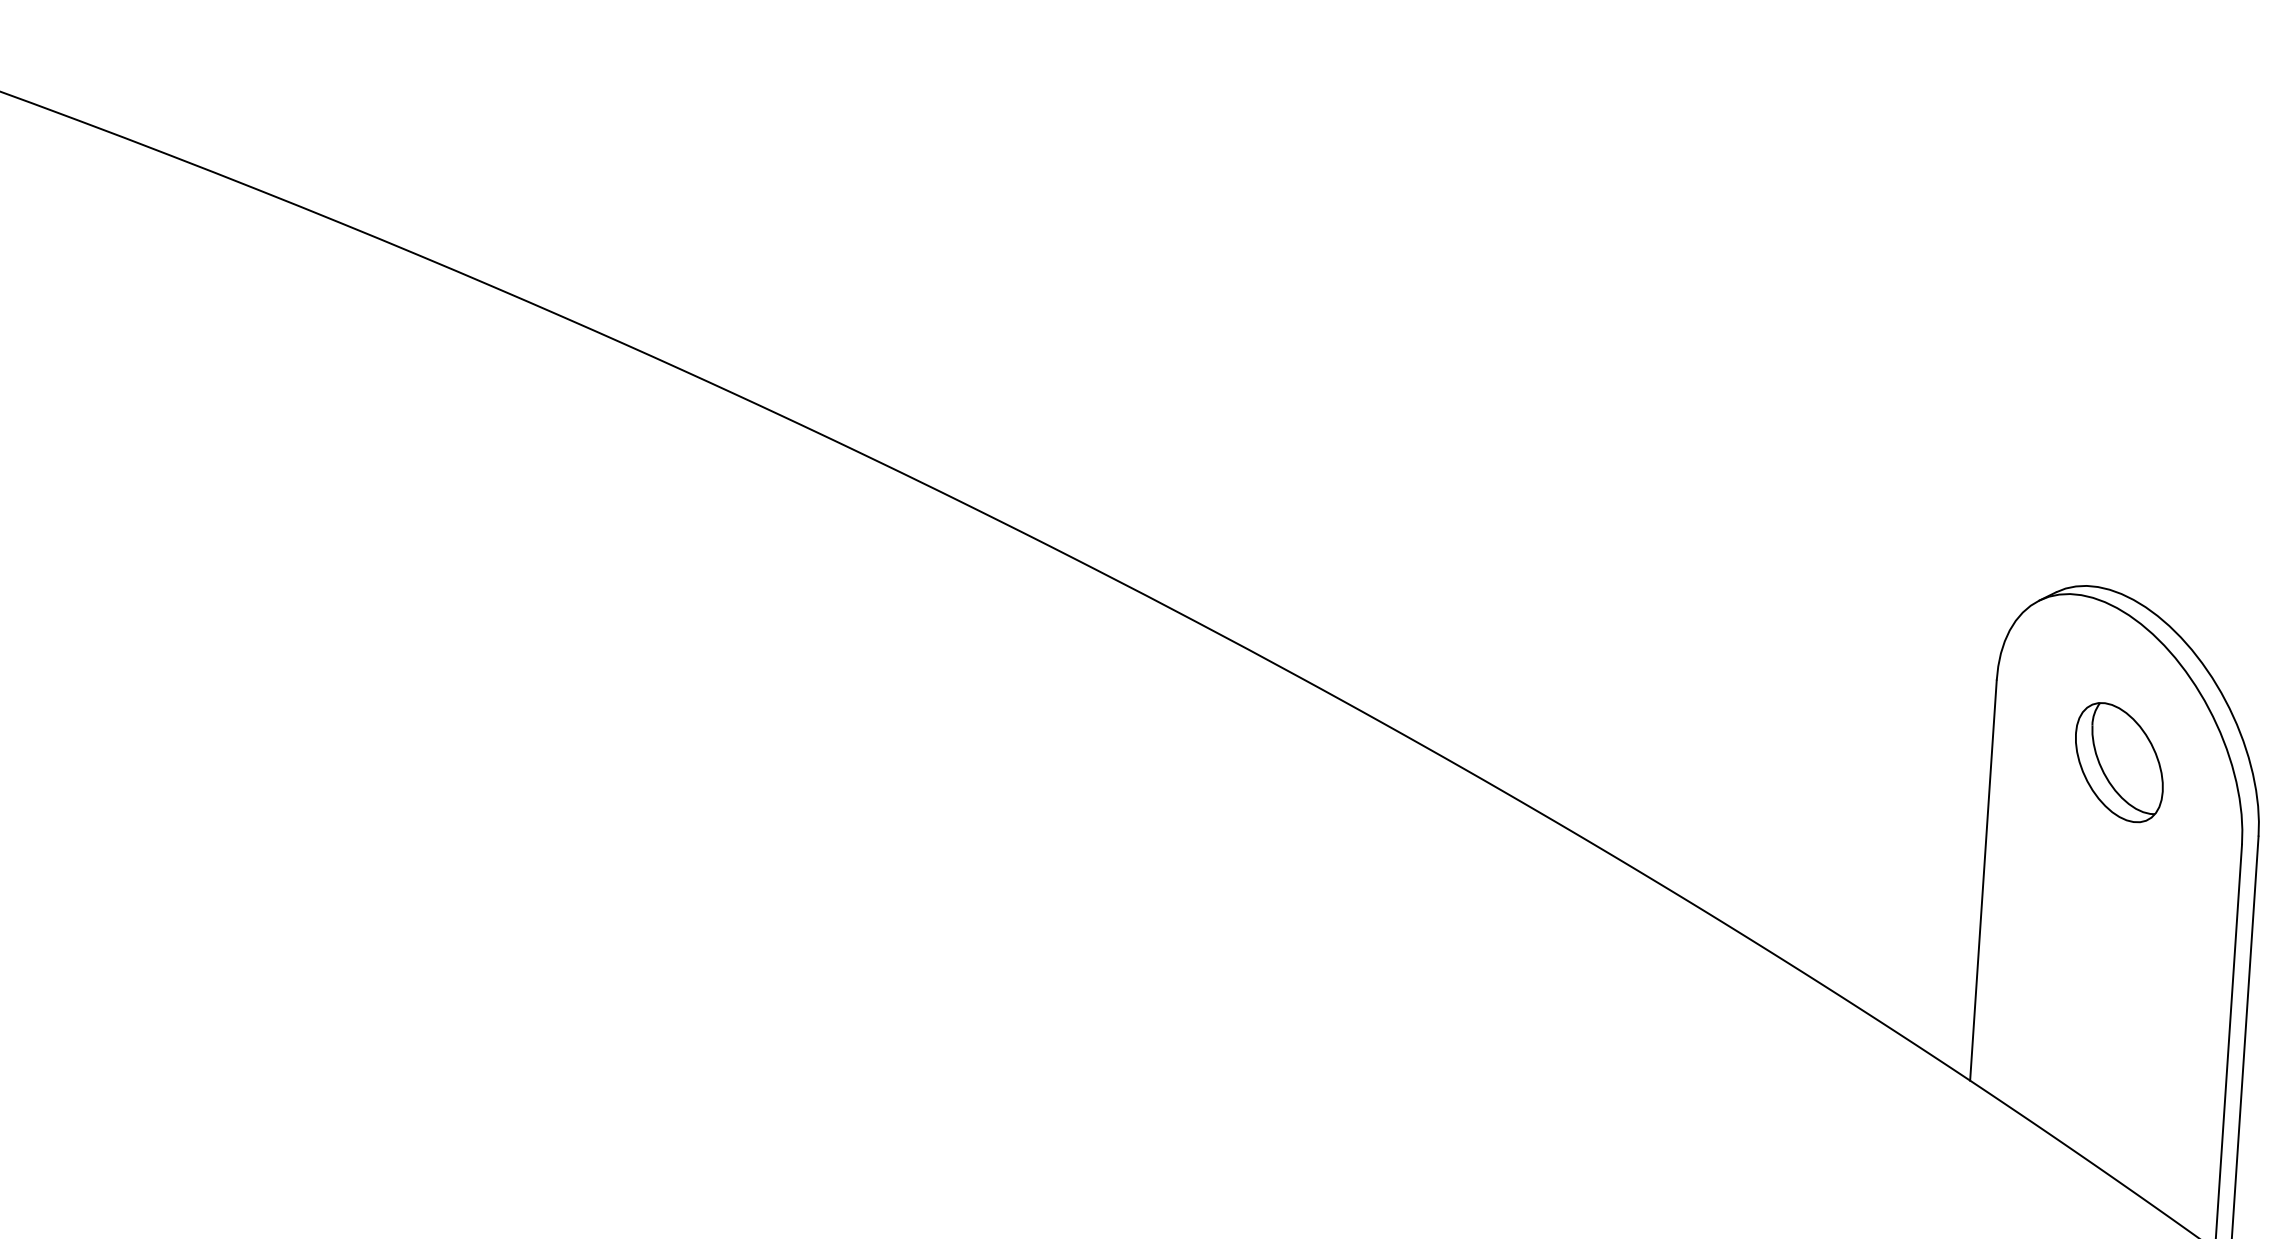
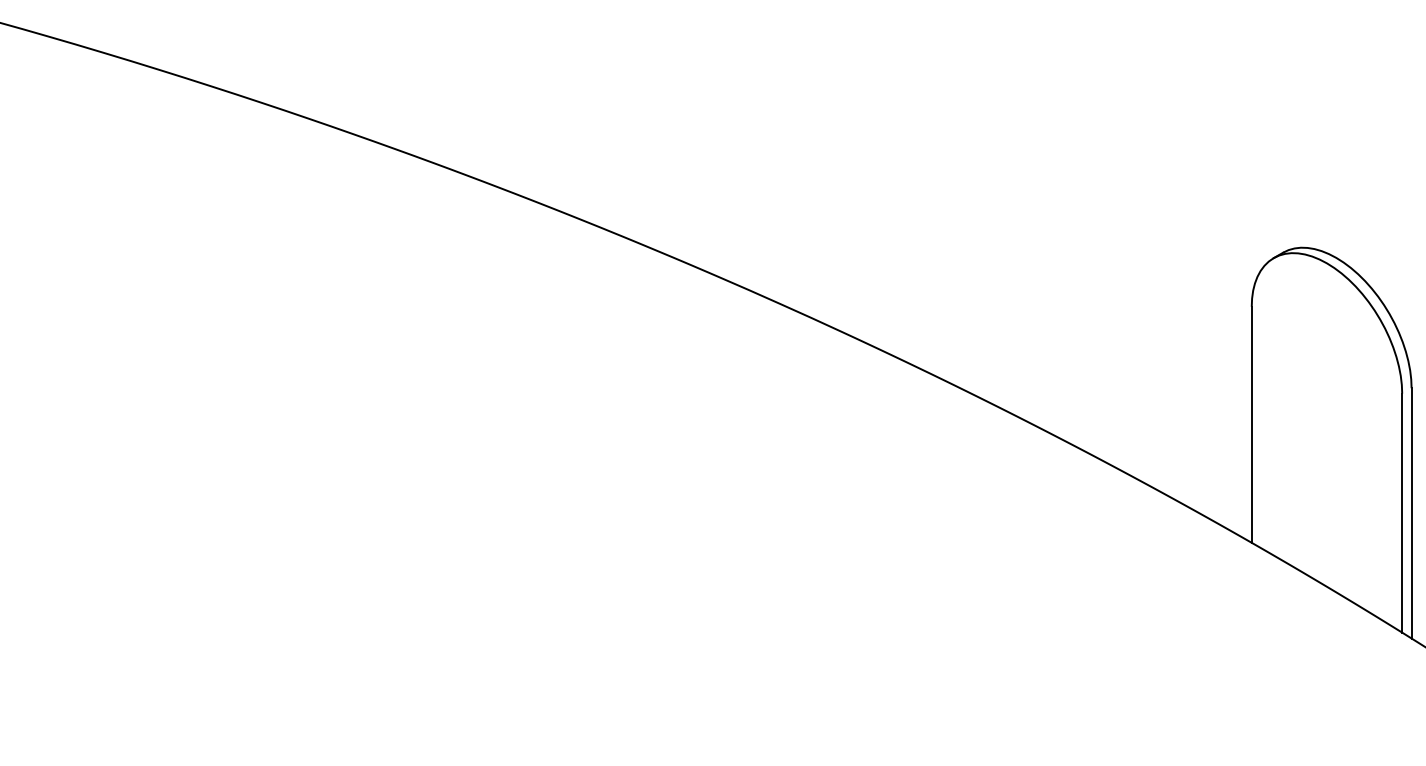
part: (2118, 763) -> (1326, 350), removed

